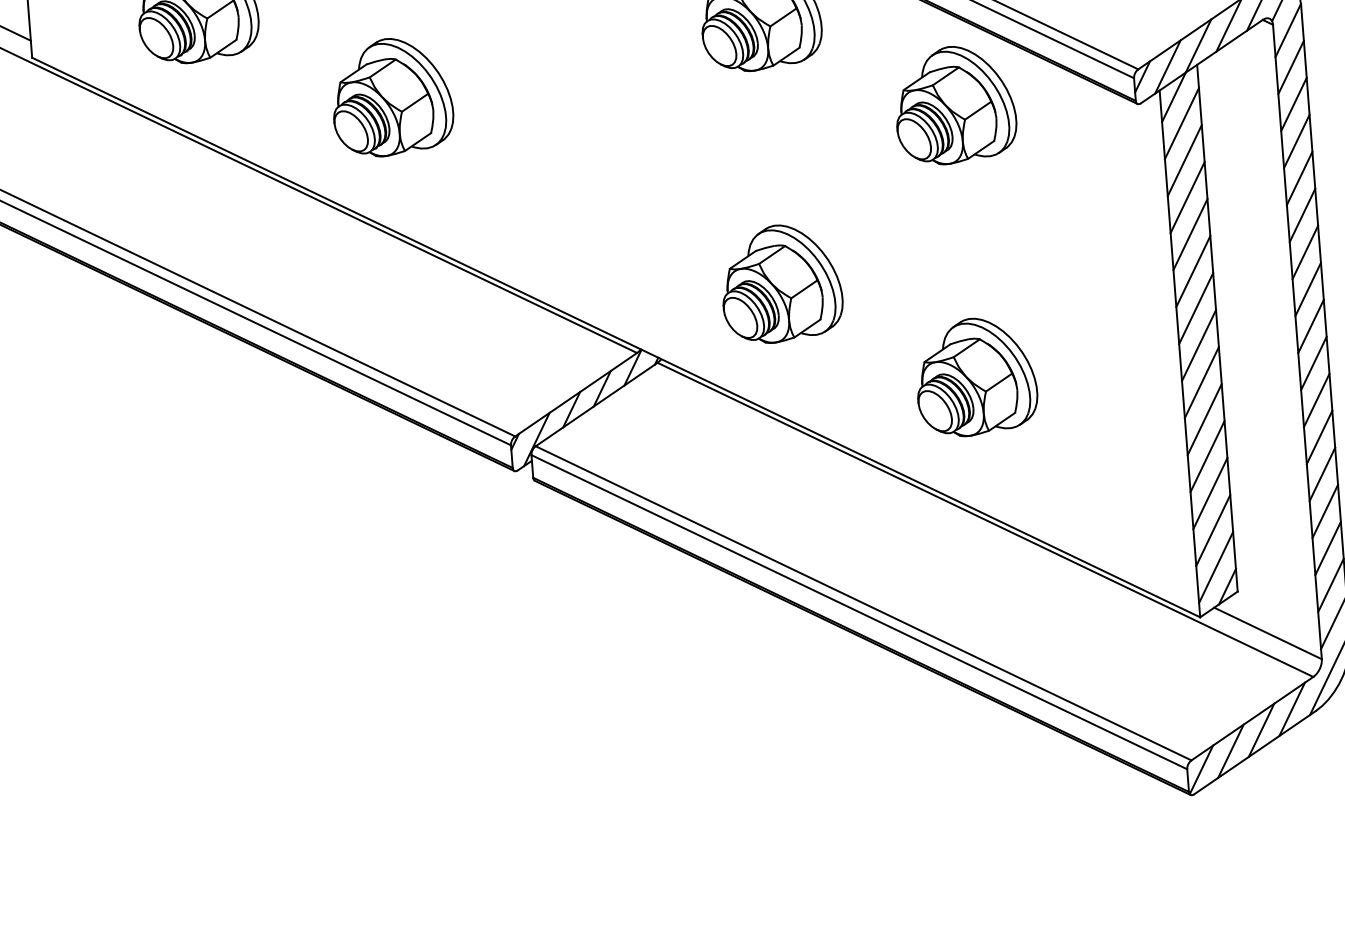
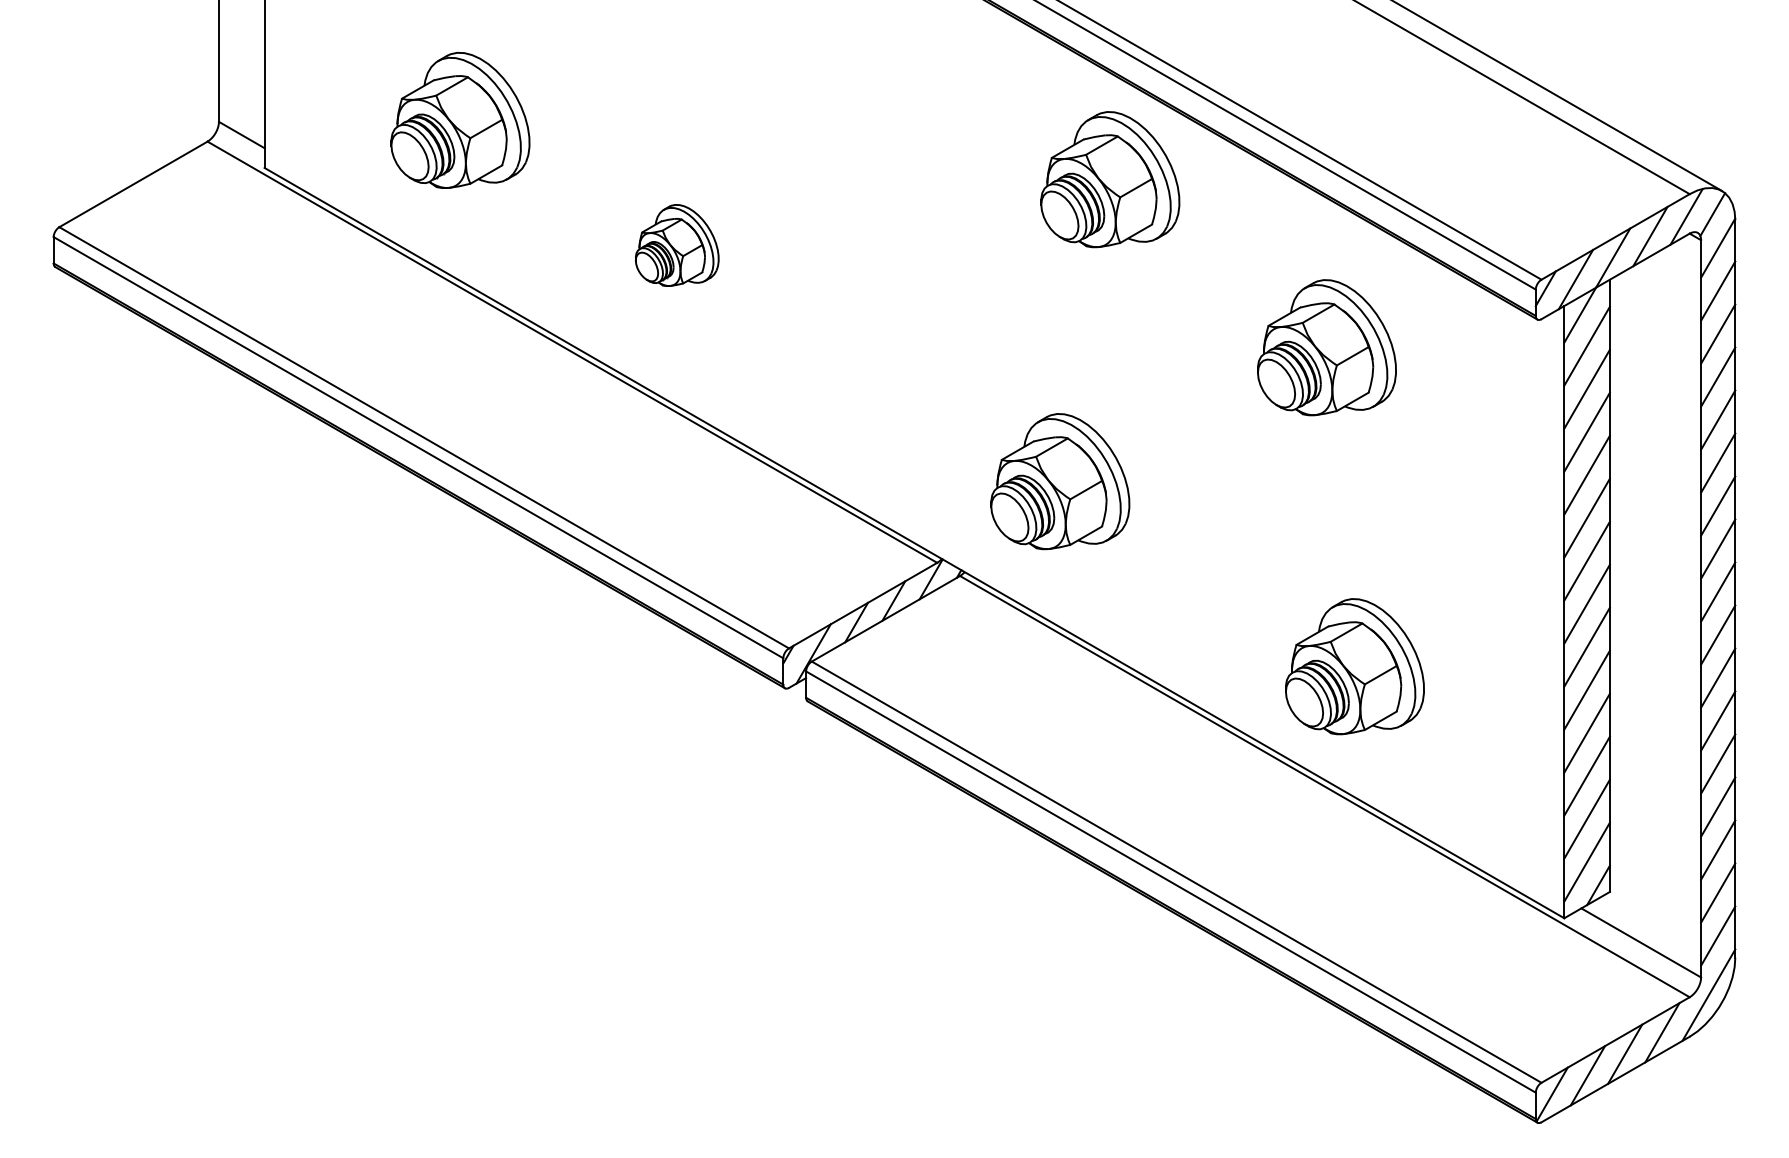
part: (392, 97) -> (677, 245), size x0.6
part: (954, 104) -> (1326, 347), moved
part: (781, 283) -> (1060, 481), moved
part: (975, 376) -> (1354, 666), moved

